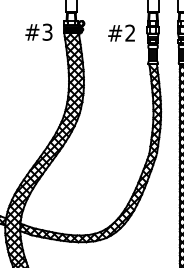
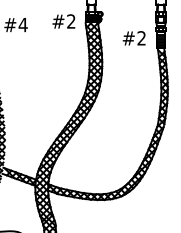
text: (47, 32) -> (71, 21), #3 -> #2
text: (120, 33) -> (133, 38), moved

